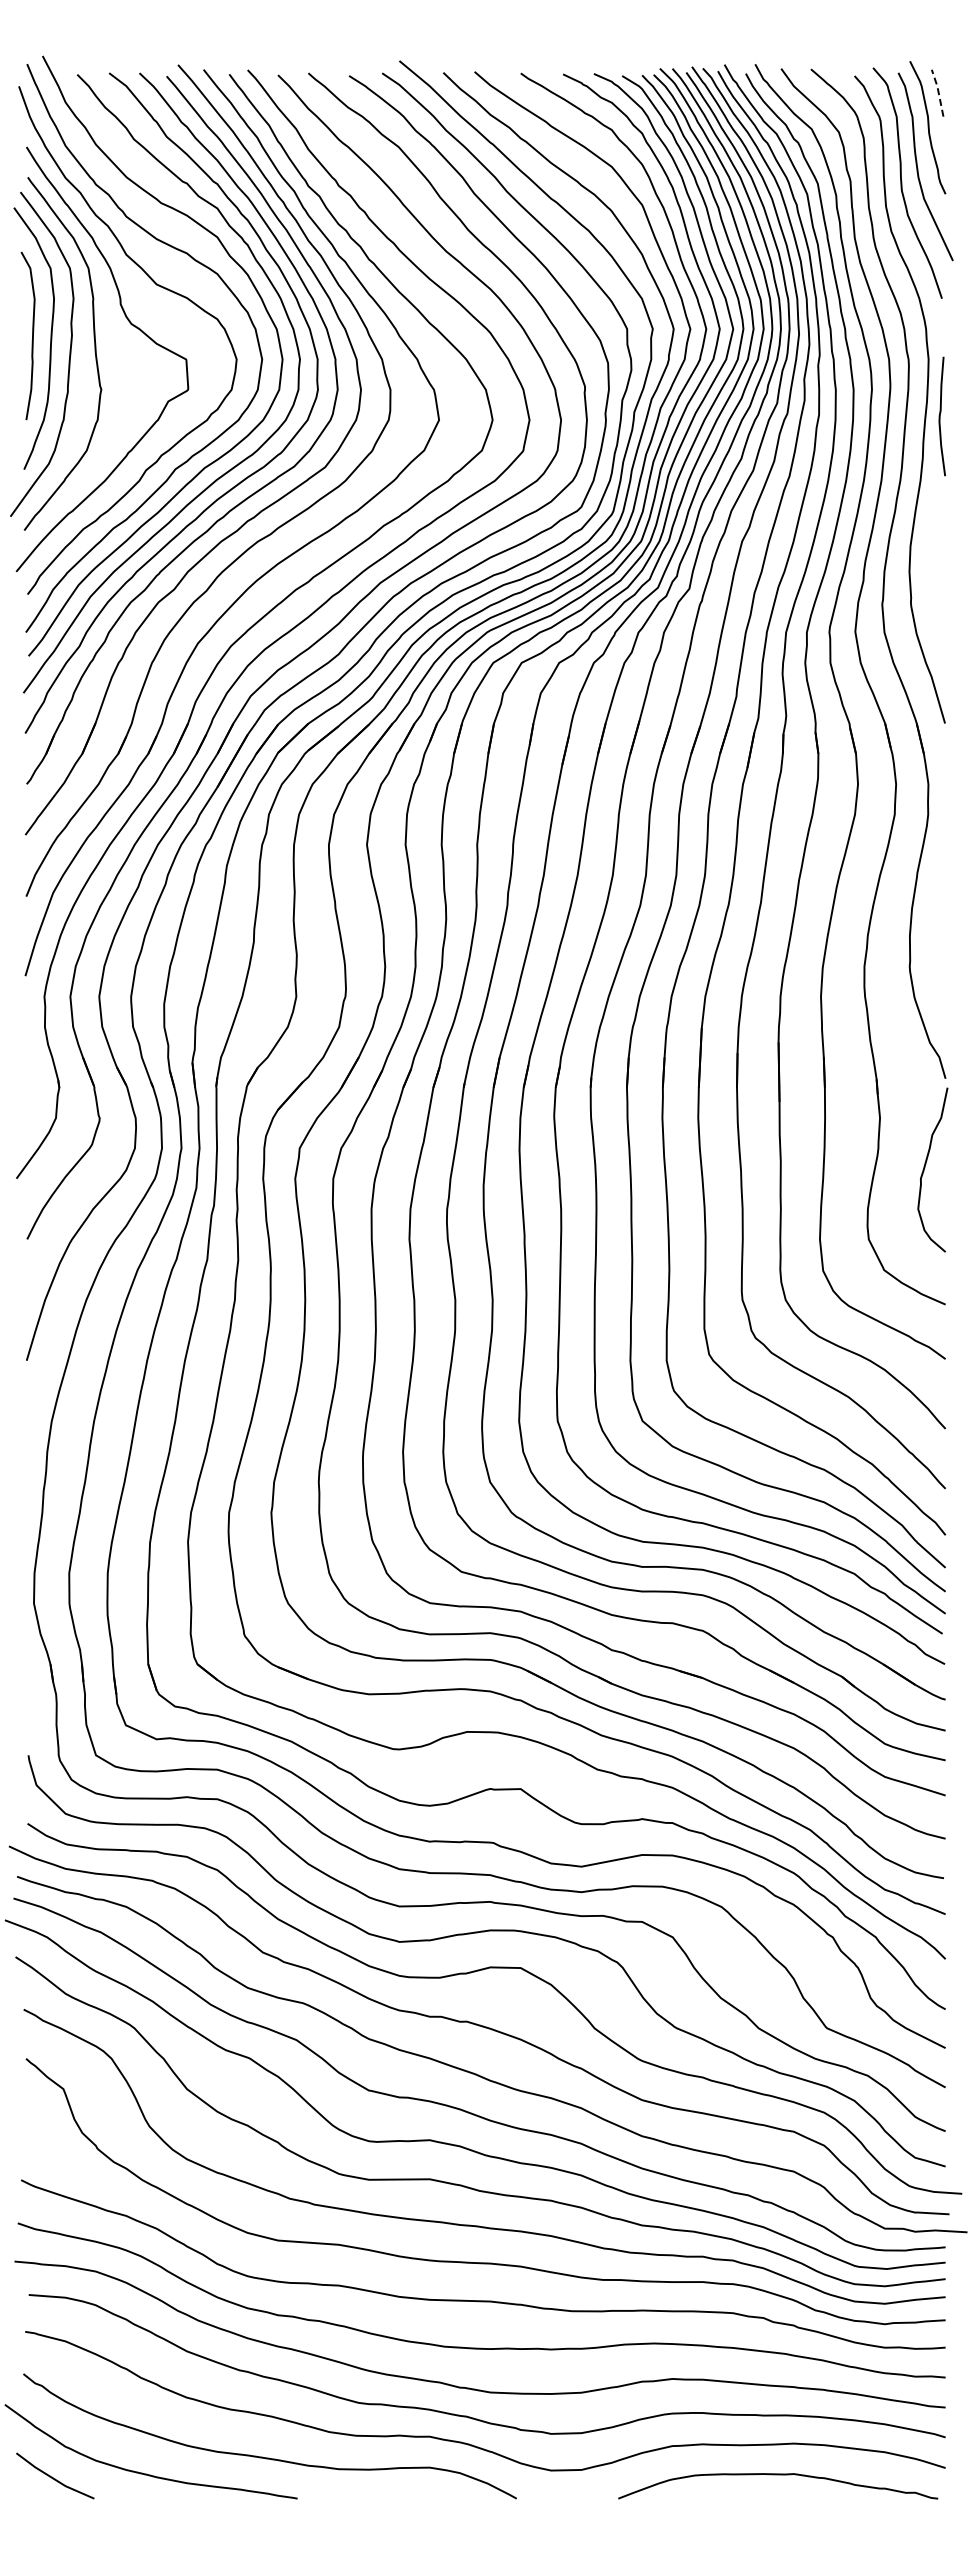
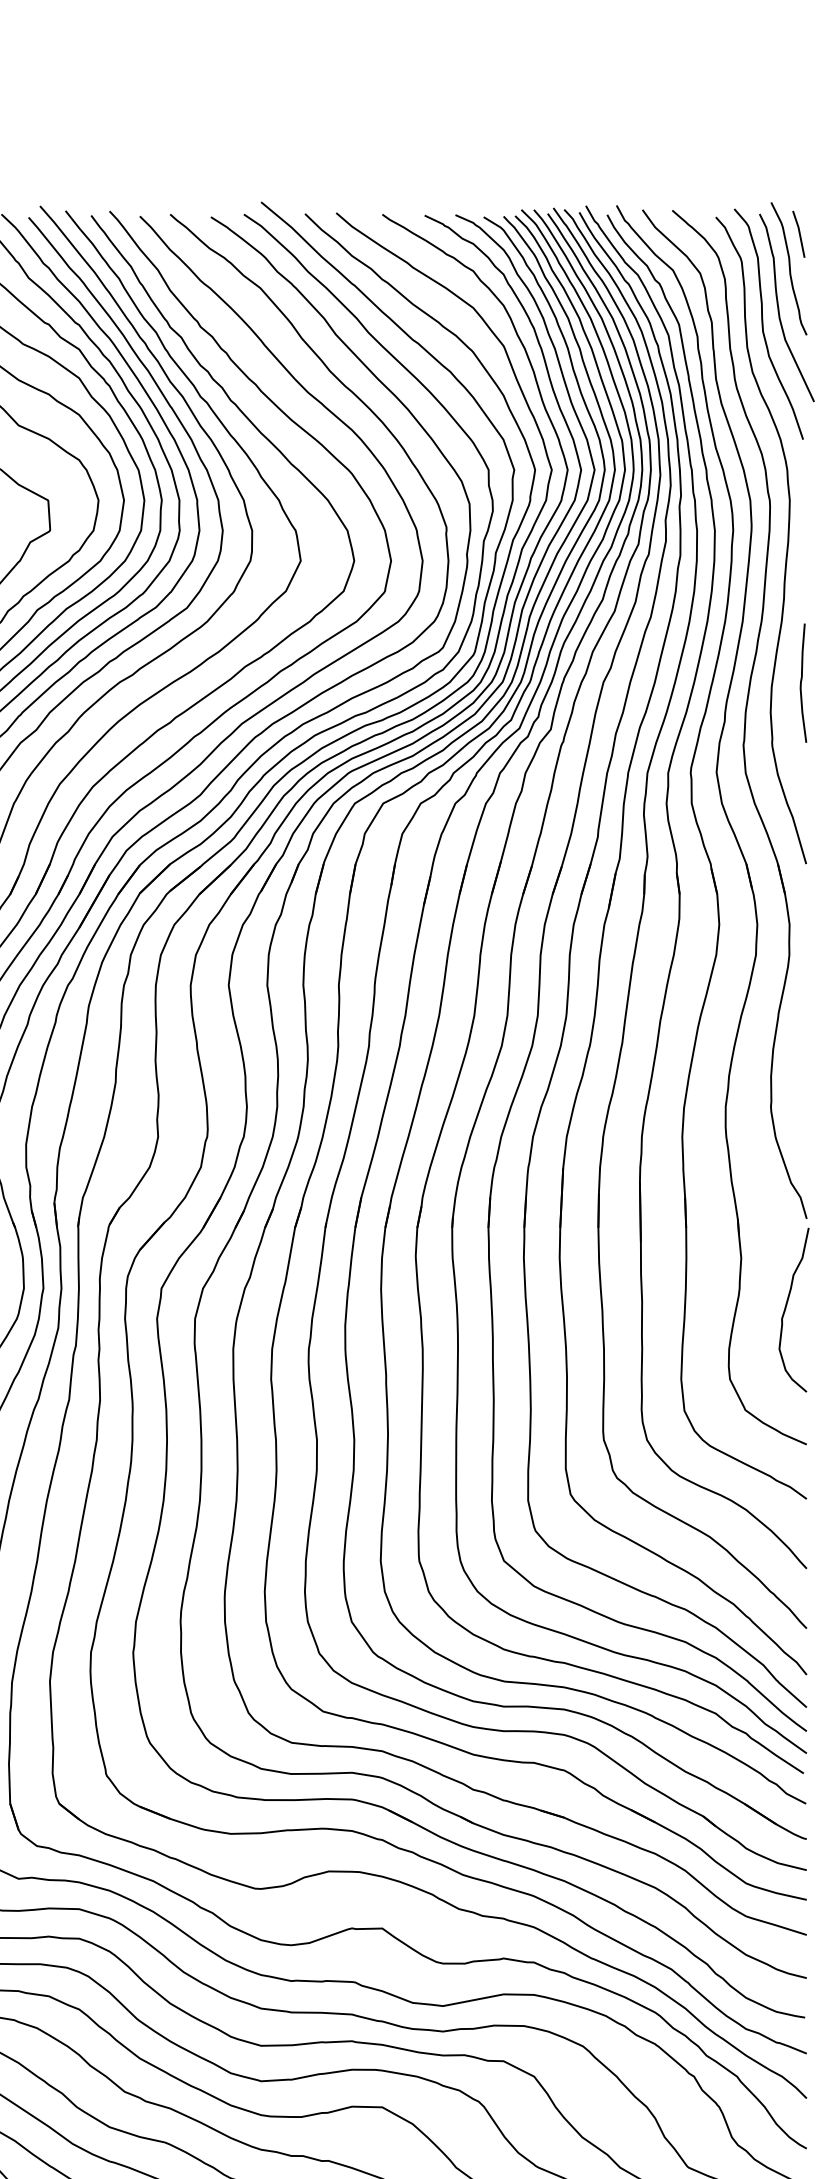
line: (938, 92) -> (799, 233), dashed -> solid
curve: (940, 416) -> (801, 683), moved

